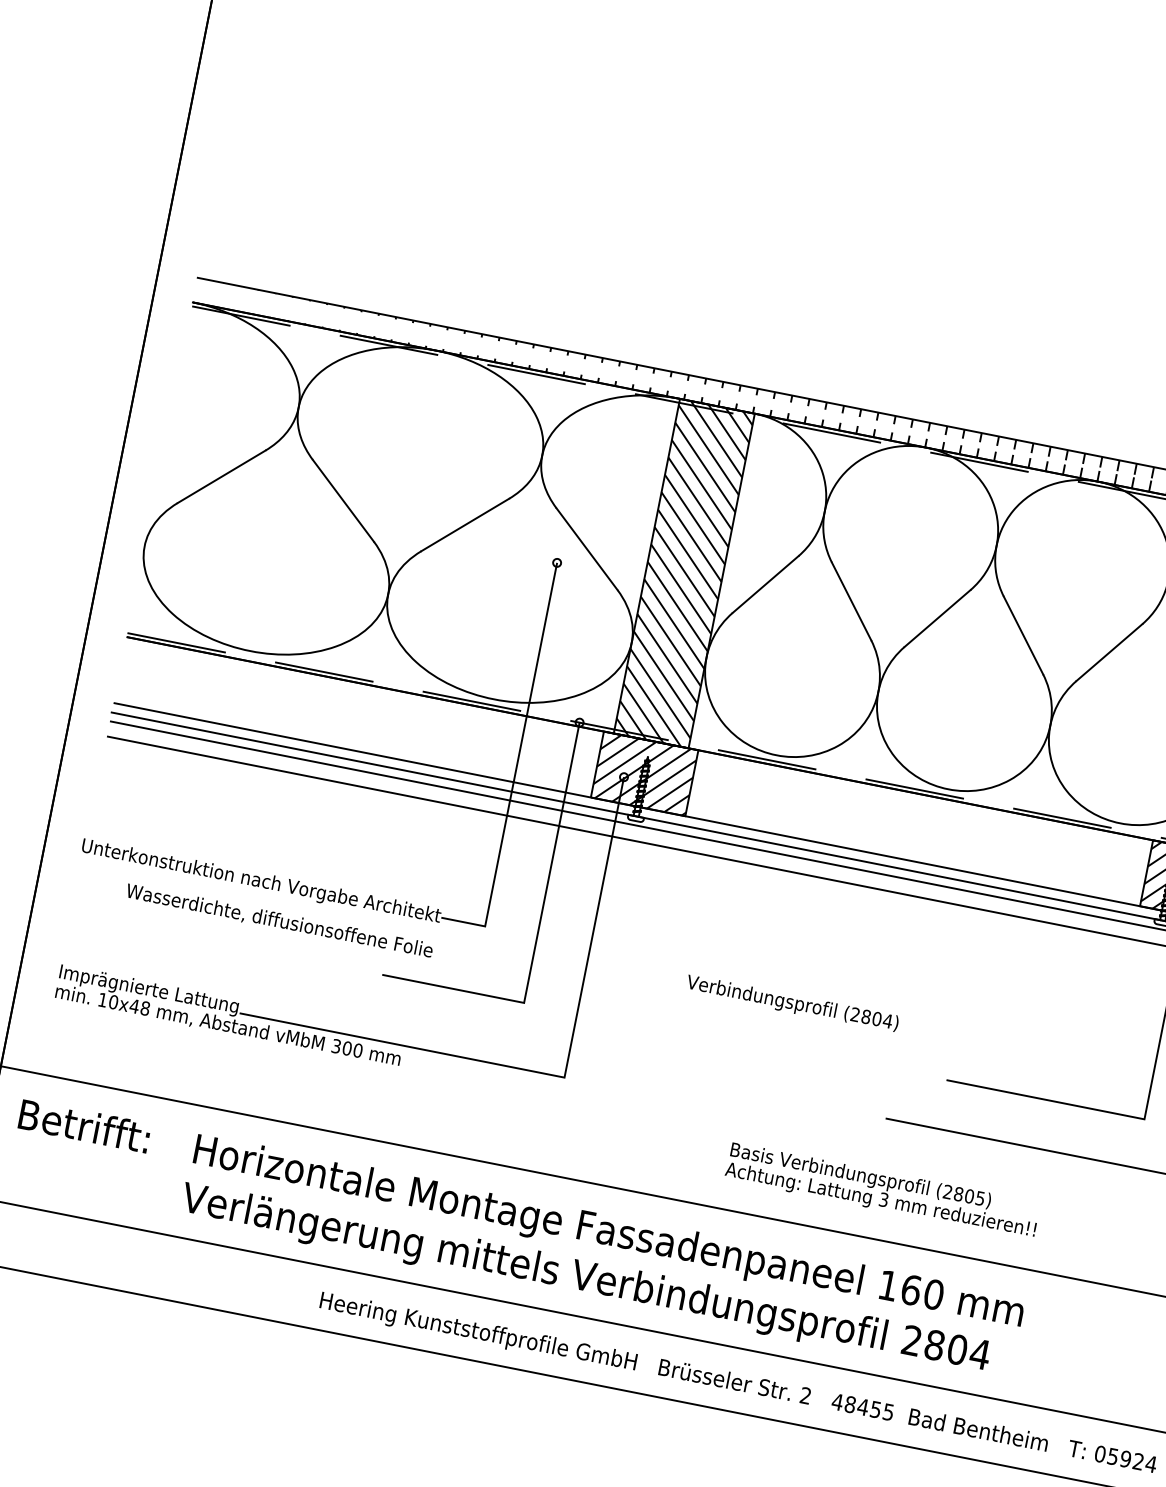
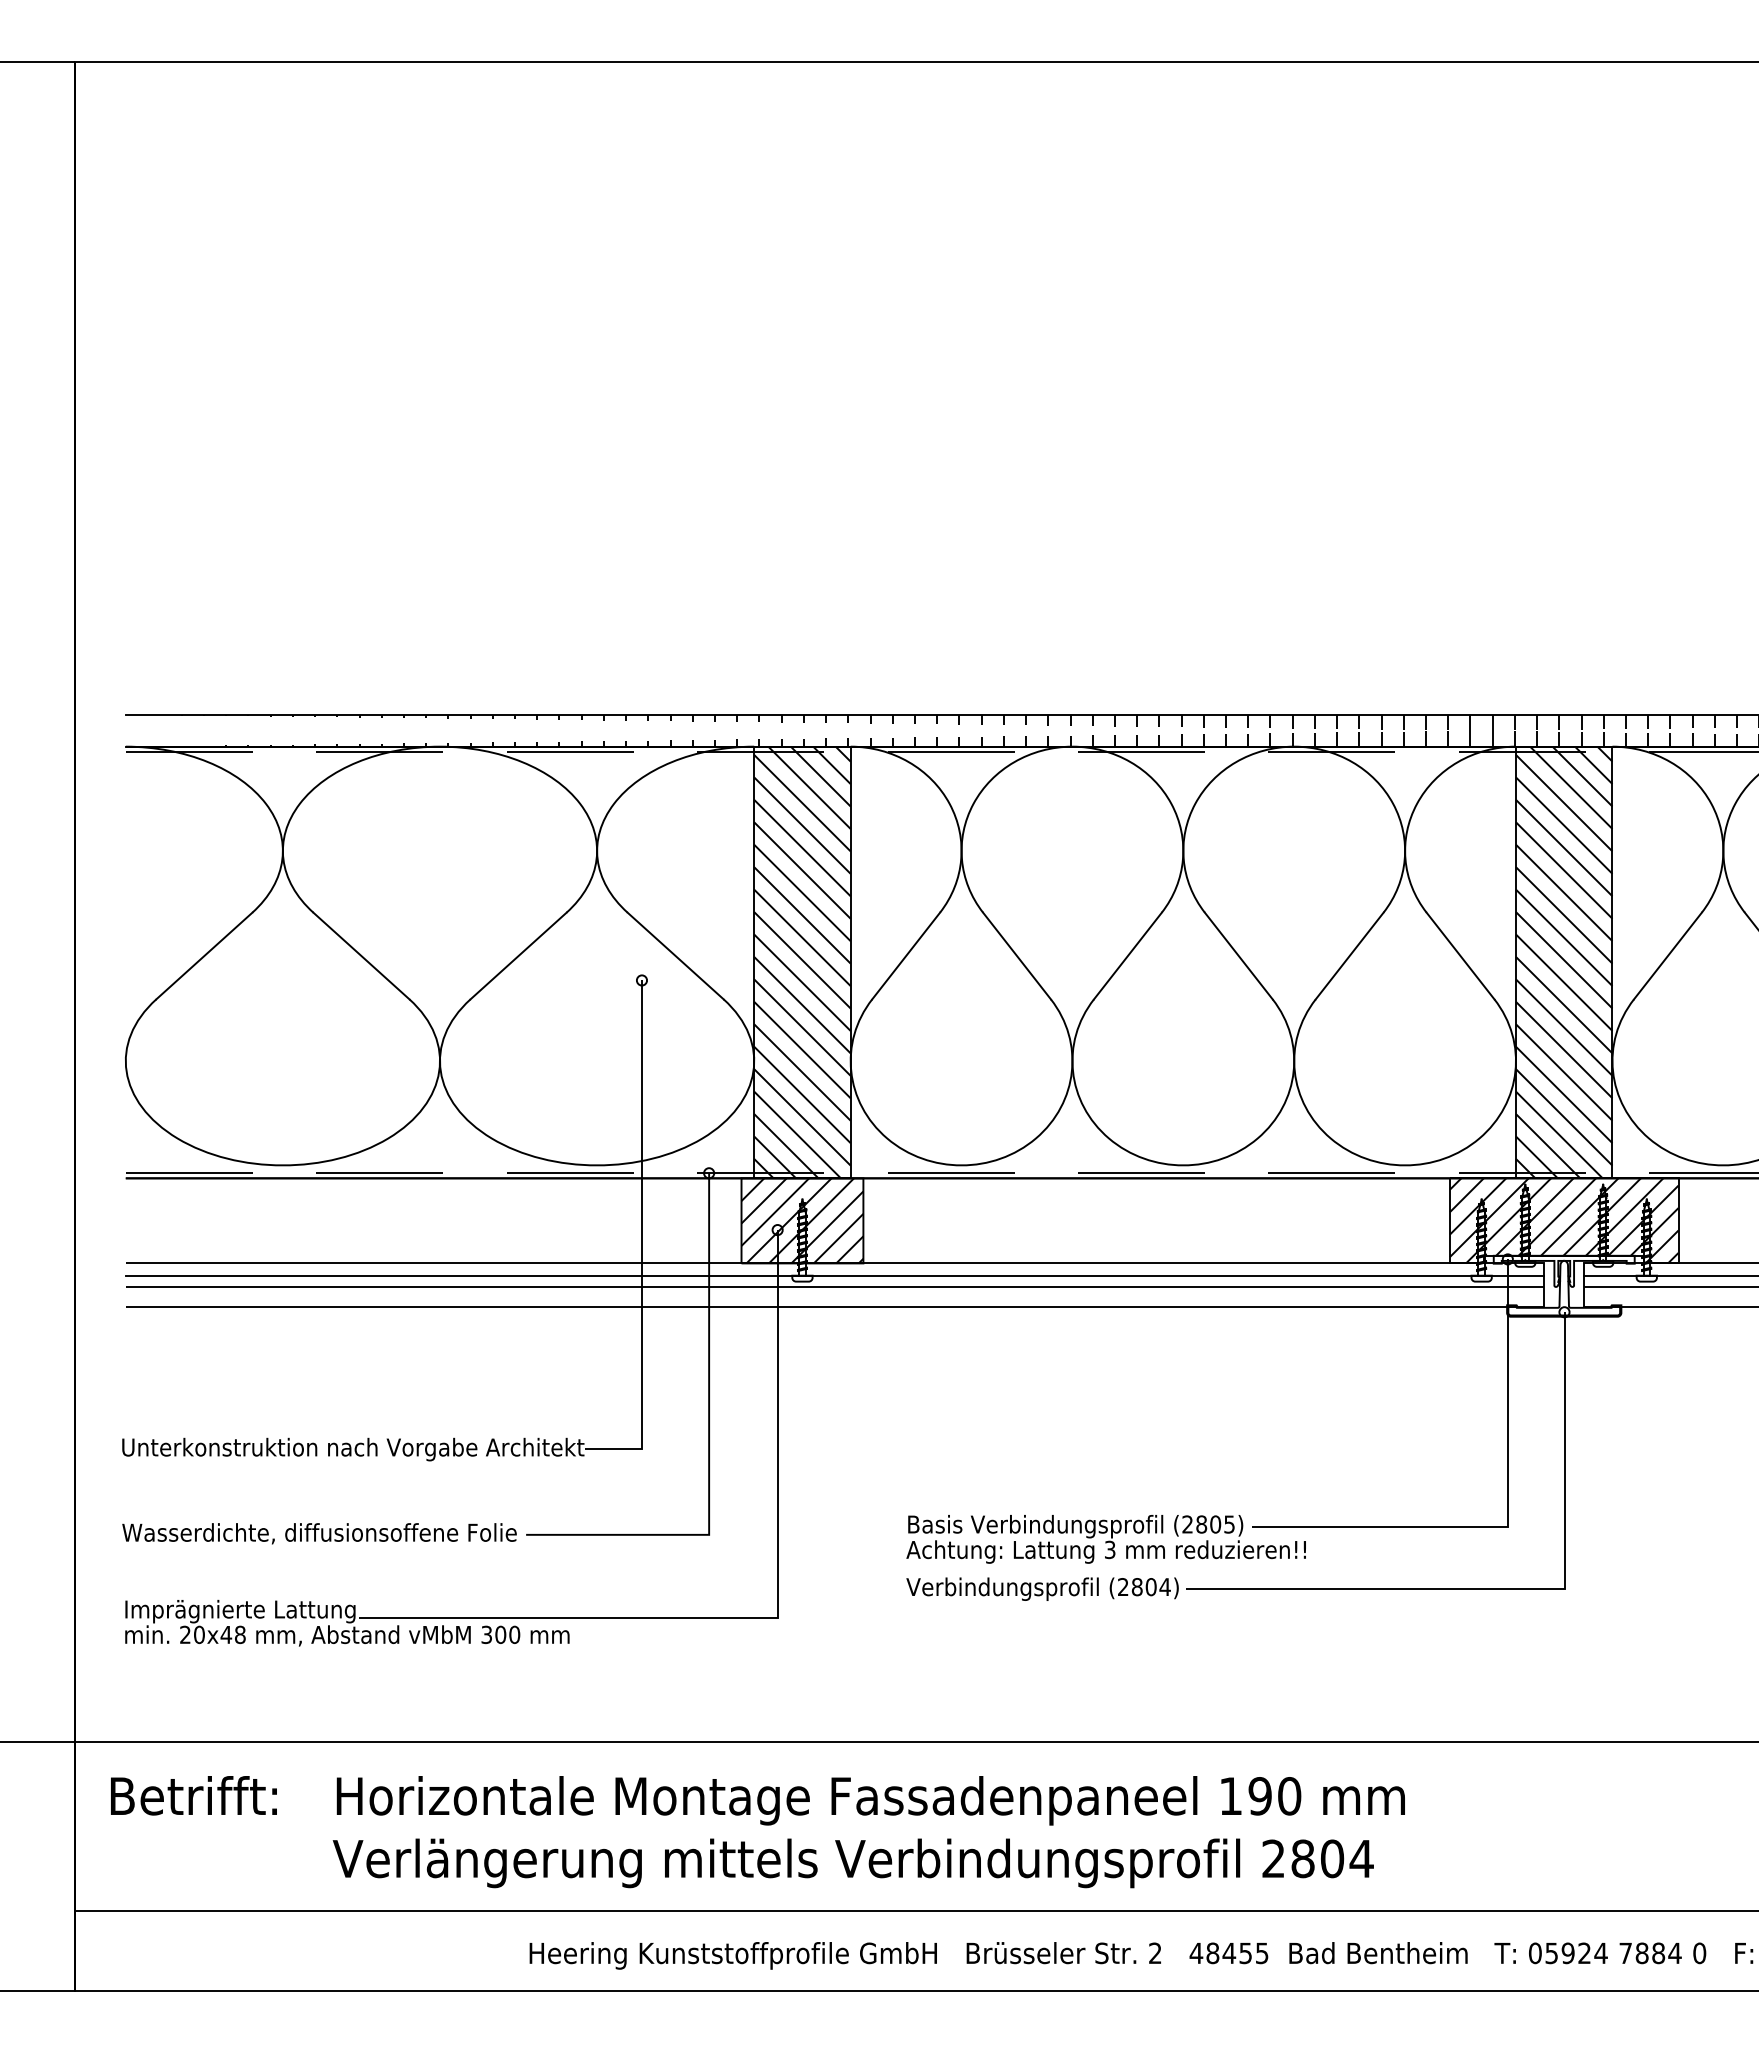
text: (279, 921) -> (319, 1533), moved
text: (102, 999) -> (185, 1634), 10x48 -> 20x48
text: (792, 1003) -> (1042, 1588), moved
text: (881, 1191) -> (1105, 1539), moved
text: (911, 1290) -> (1260, 1796), 160 -> 190

